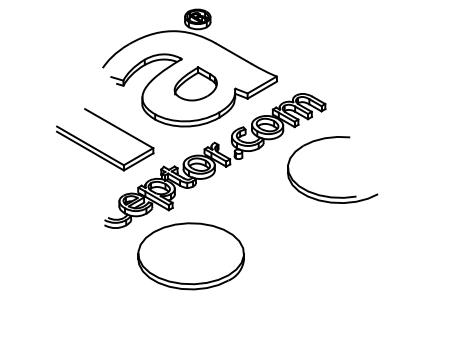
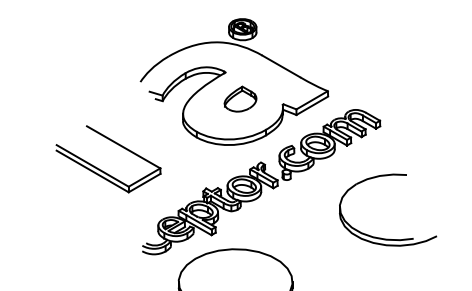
part: (195, 83) -> (240, 98), size x0.7
part: (97, 148) -> (100, 168), moved
part: (327, 195) -> (382, 237), moved

